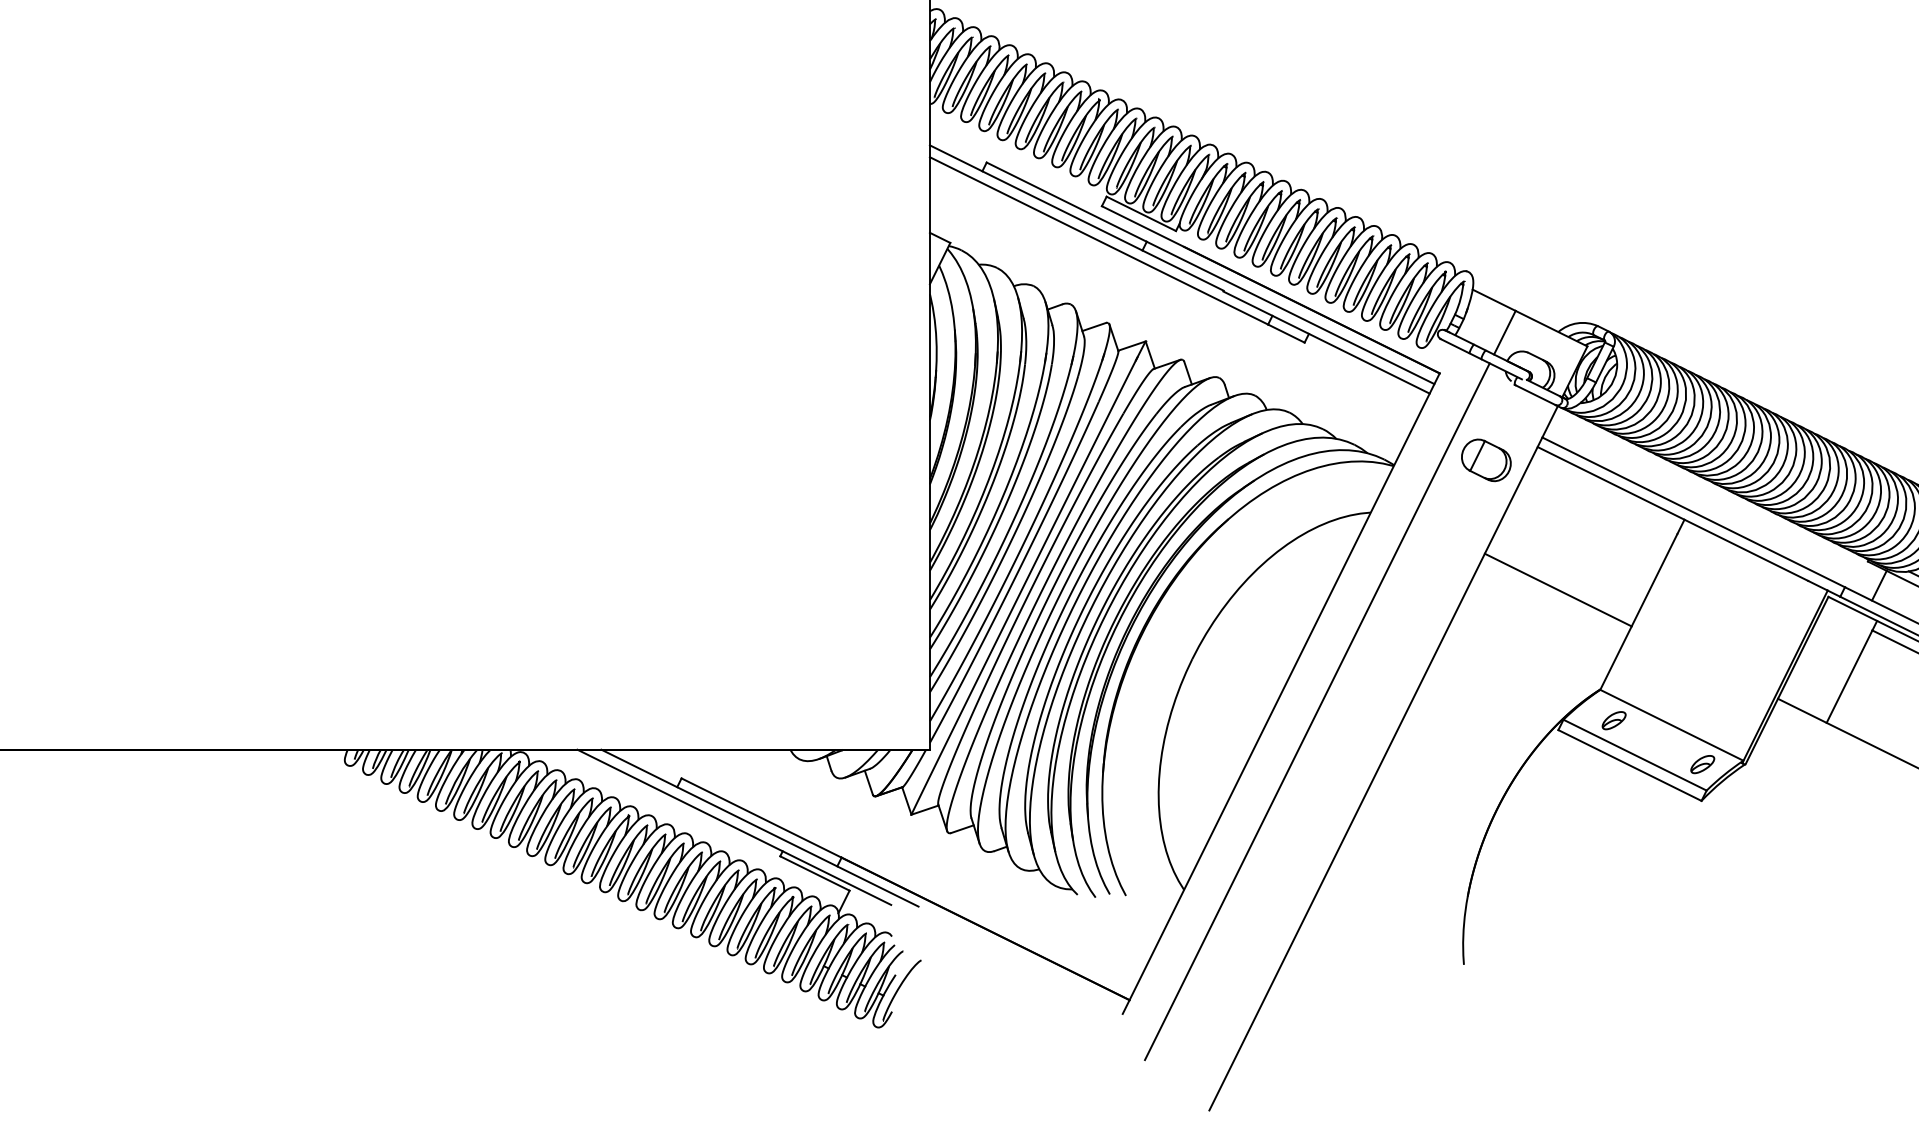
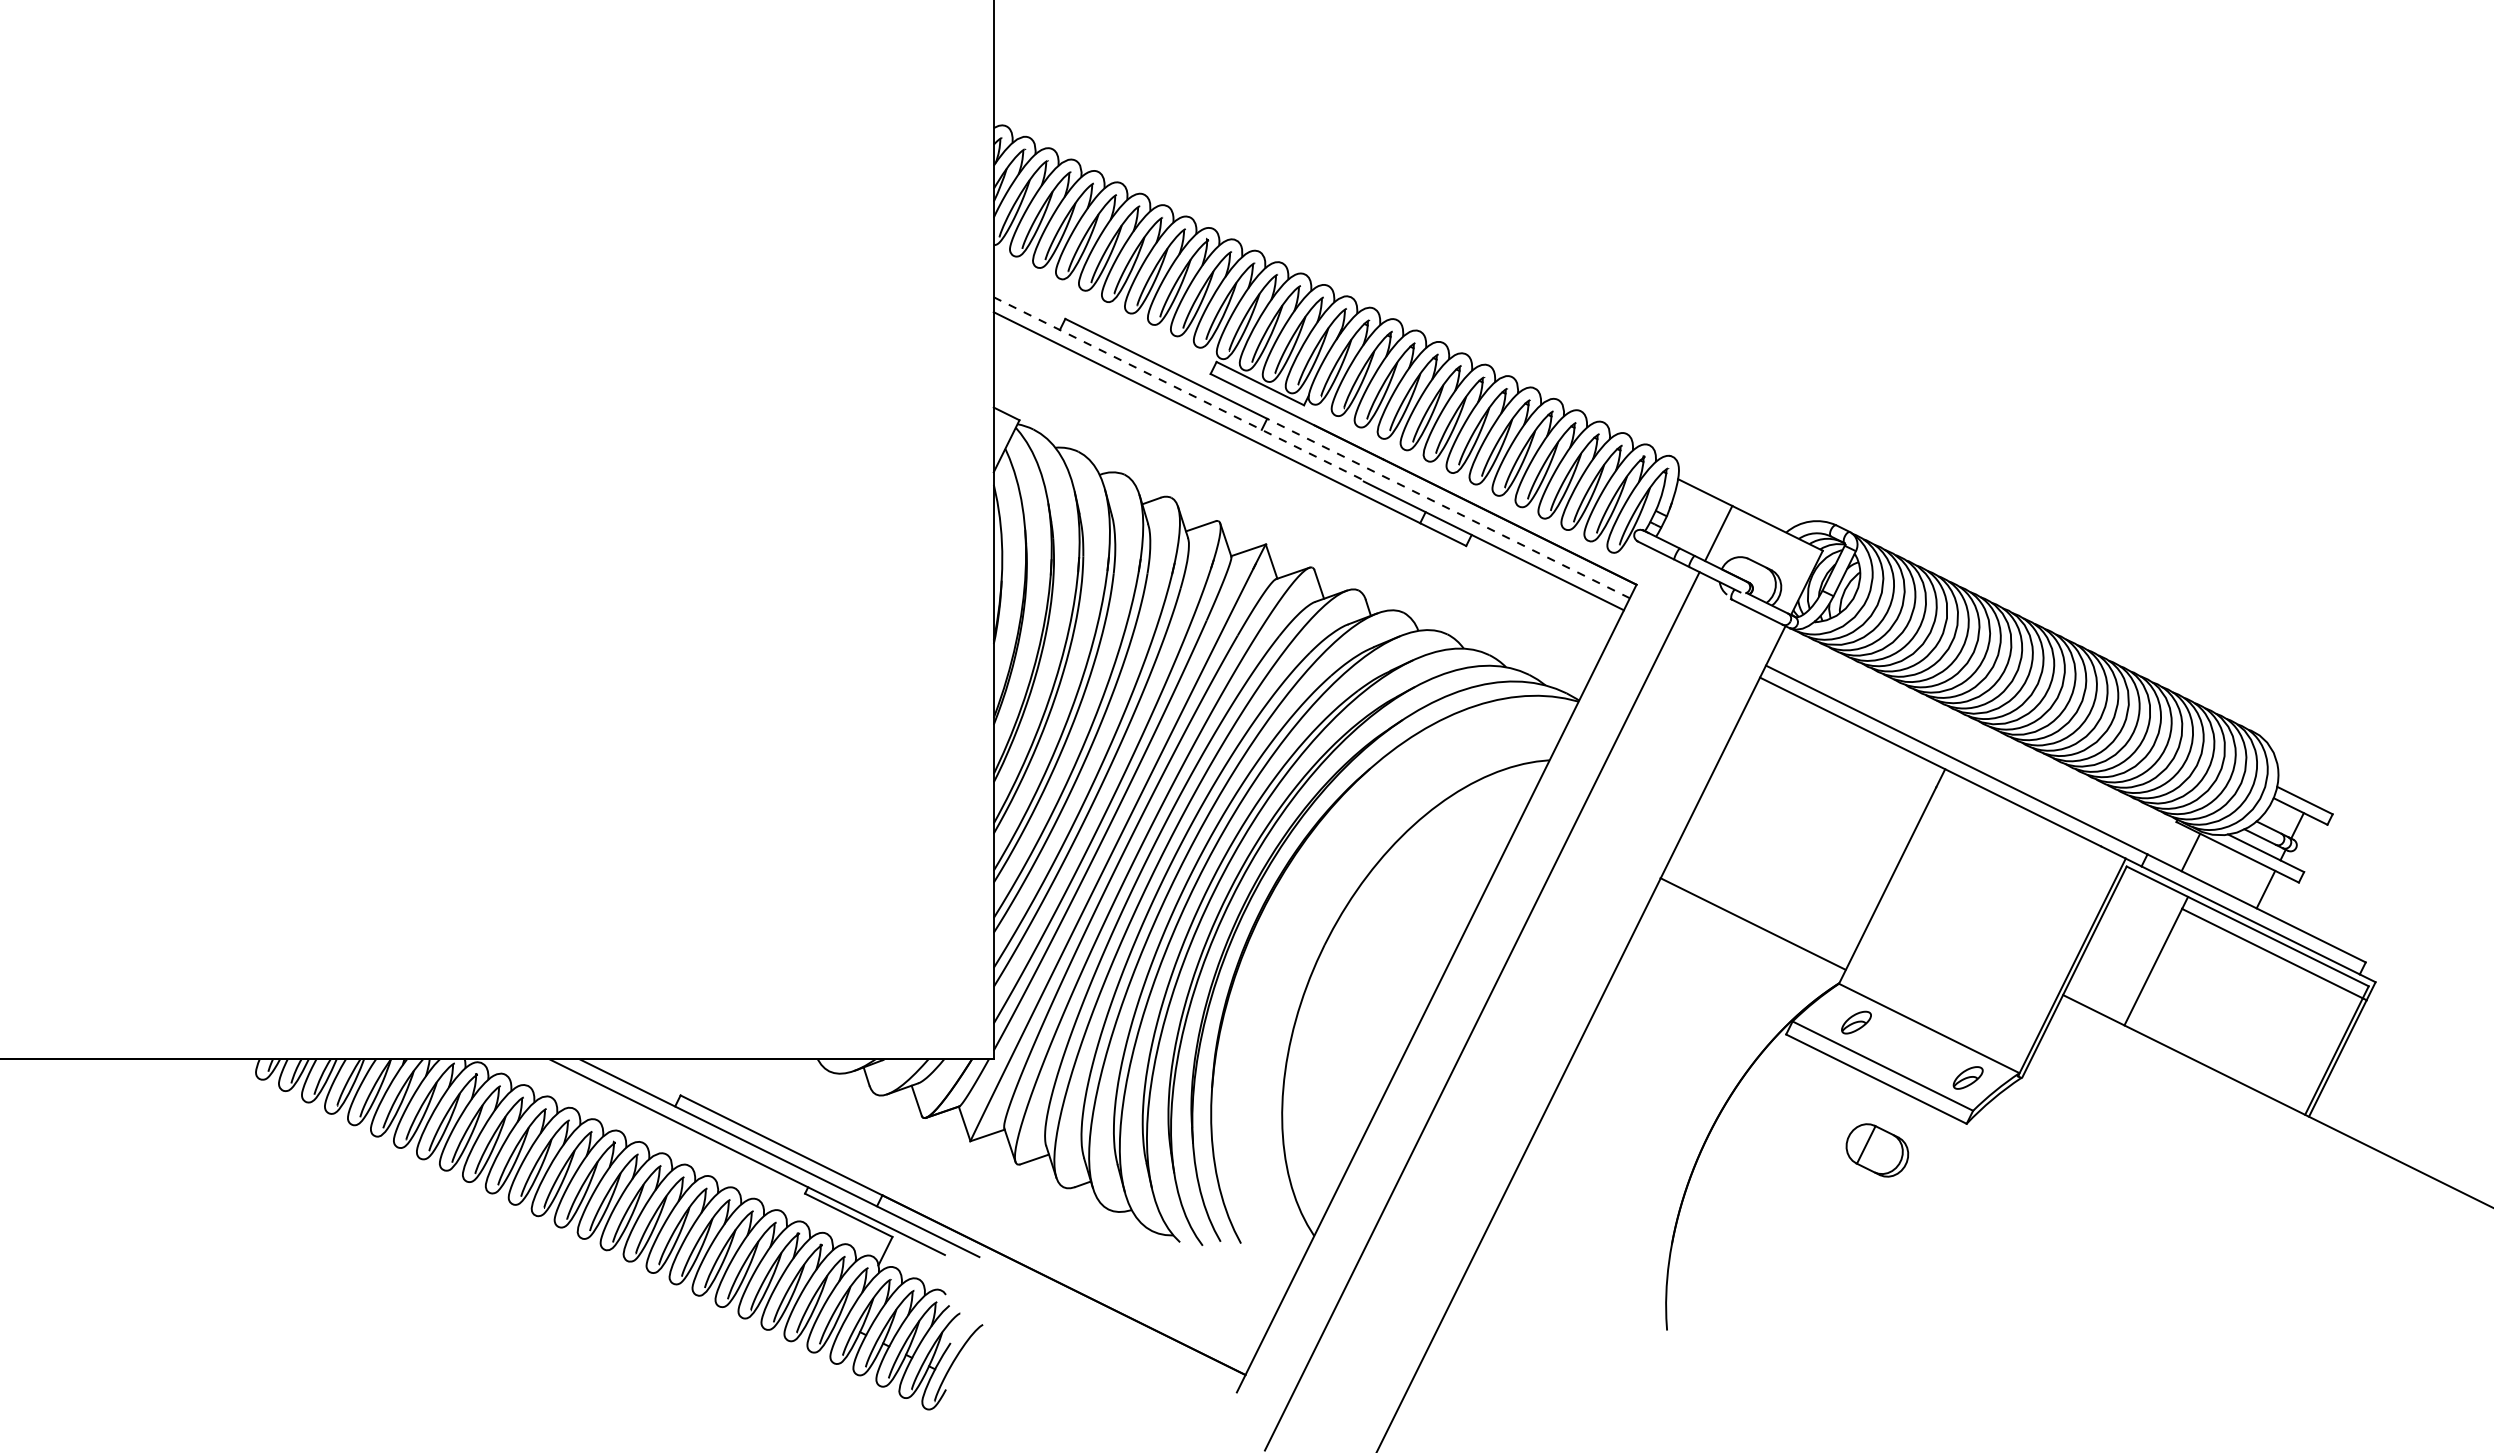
line: (1077, 217) -> (1179, 388), solid -> dashed
line: (1290, 312) -> (1448, 508), solid -> dashed
part: (1486, 460) -> (1877, 1150), moved
line: (1557, 589) -> (1752, 923), moved

